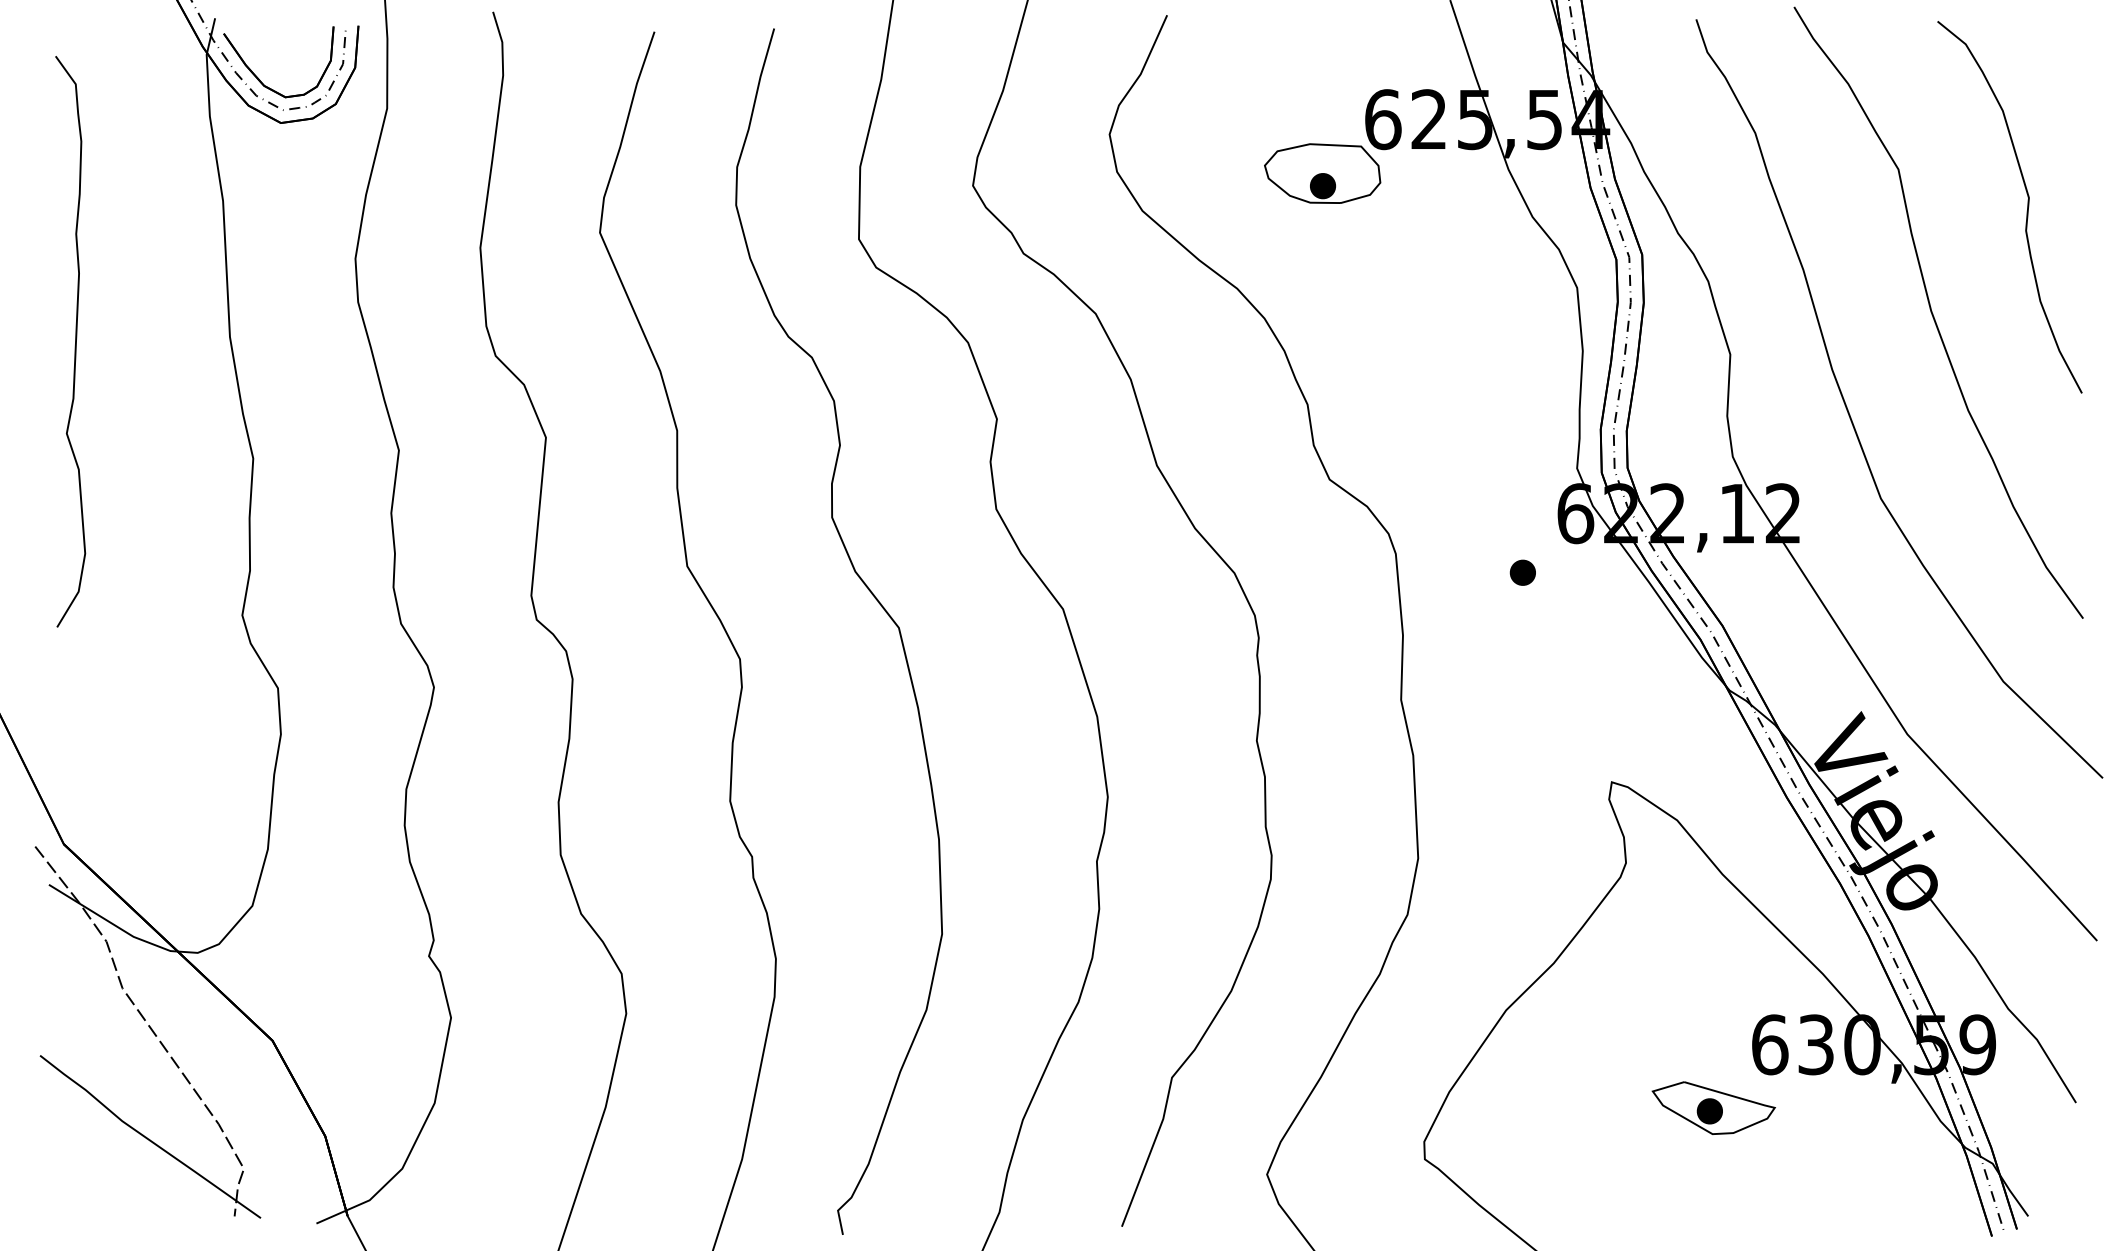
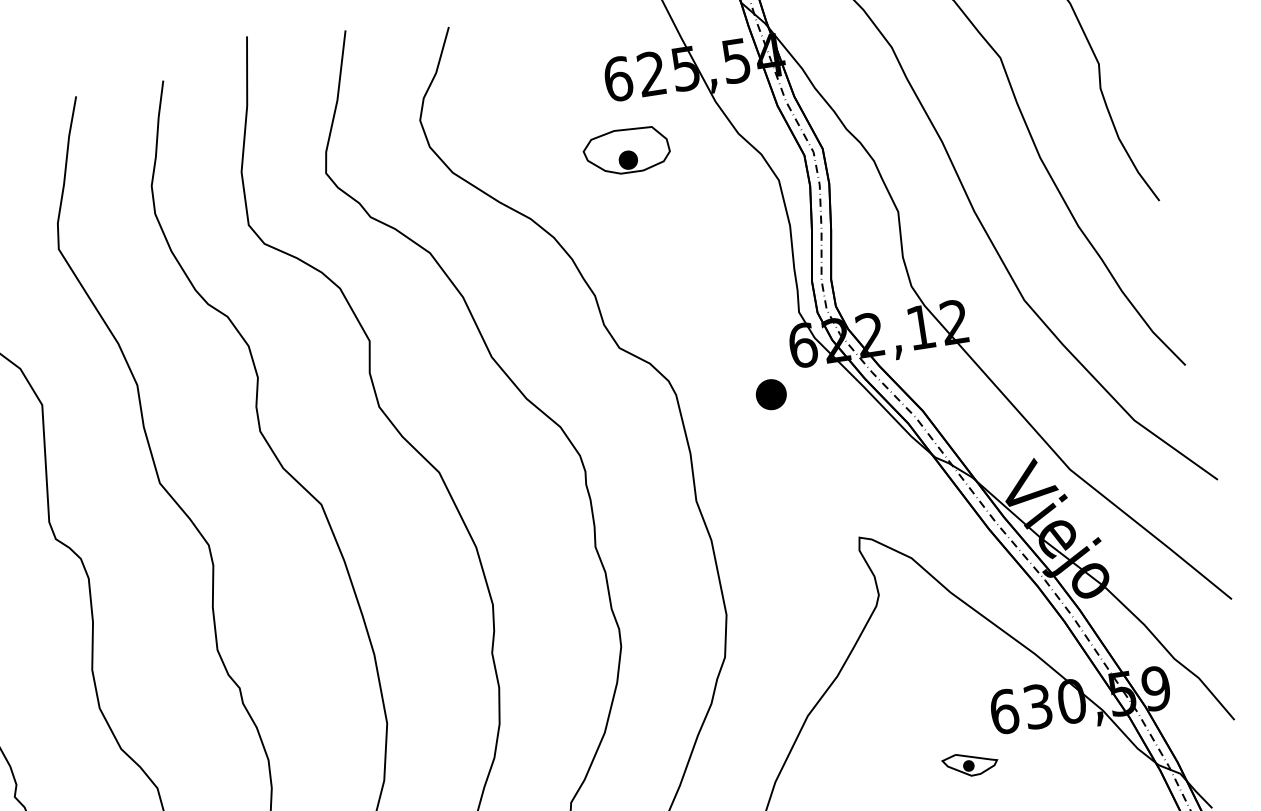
part: (1322, 173) -> (626, 151), moved
part: (1522, 572) -> (770, 394), size x1.6
part: (1713, 1107) -> (970, 763), size x0.6

